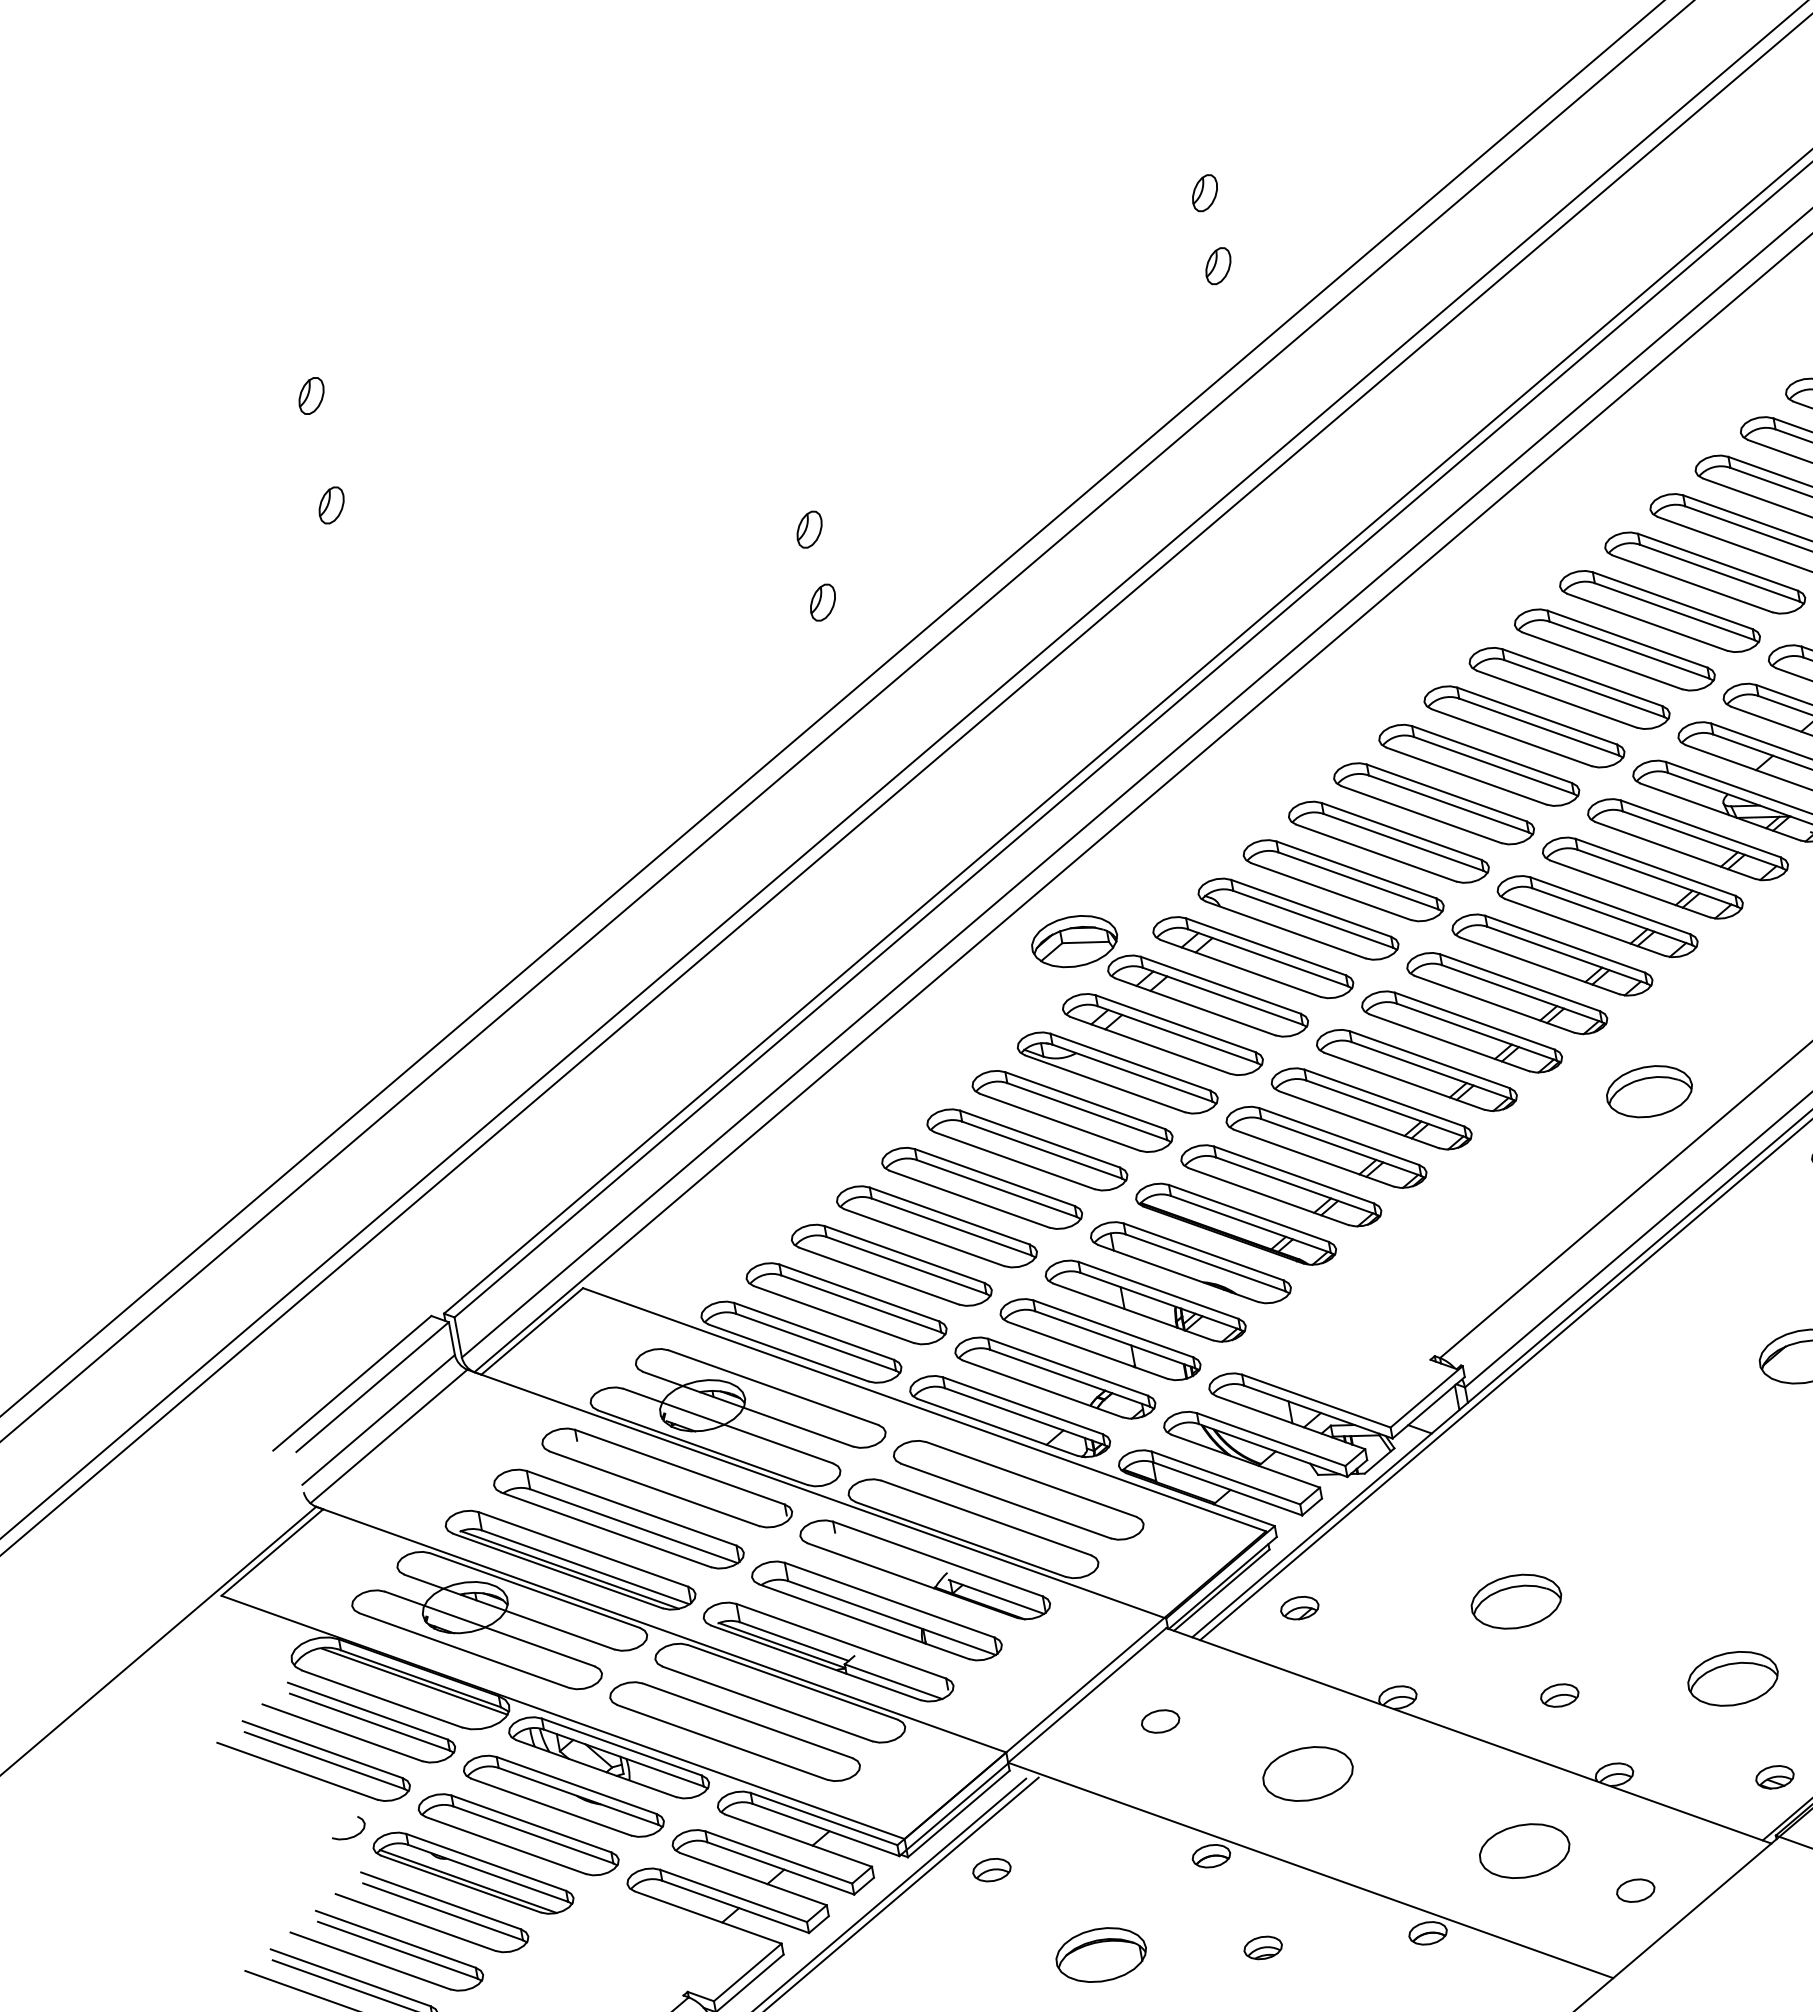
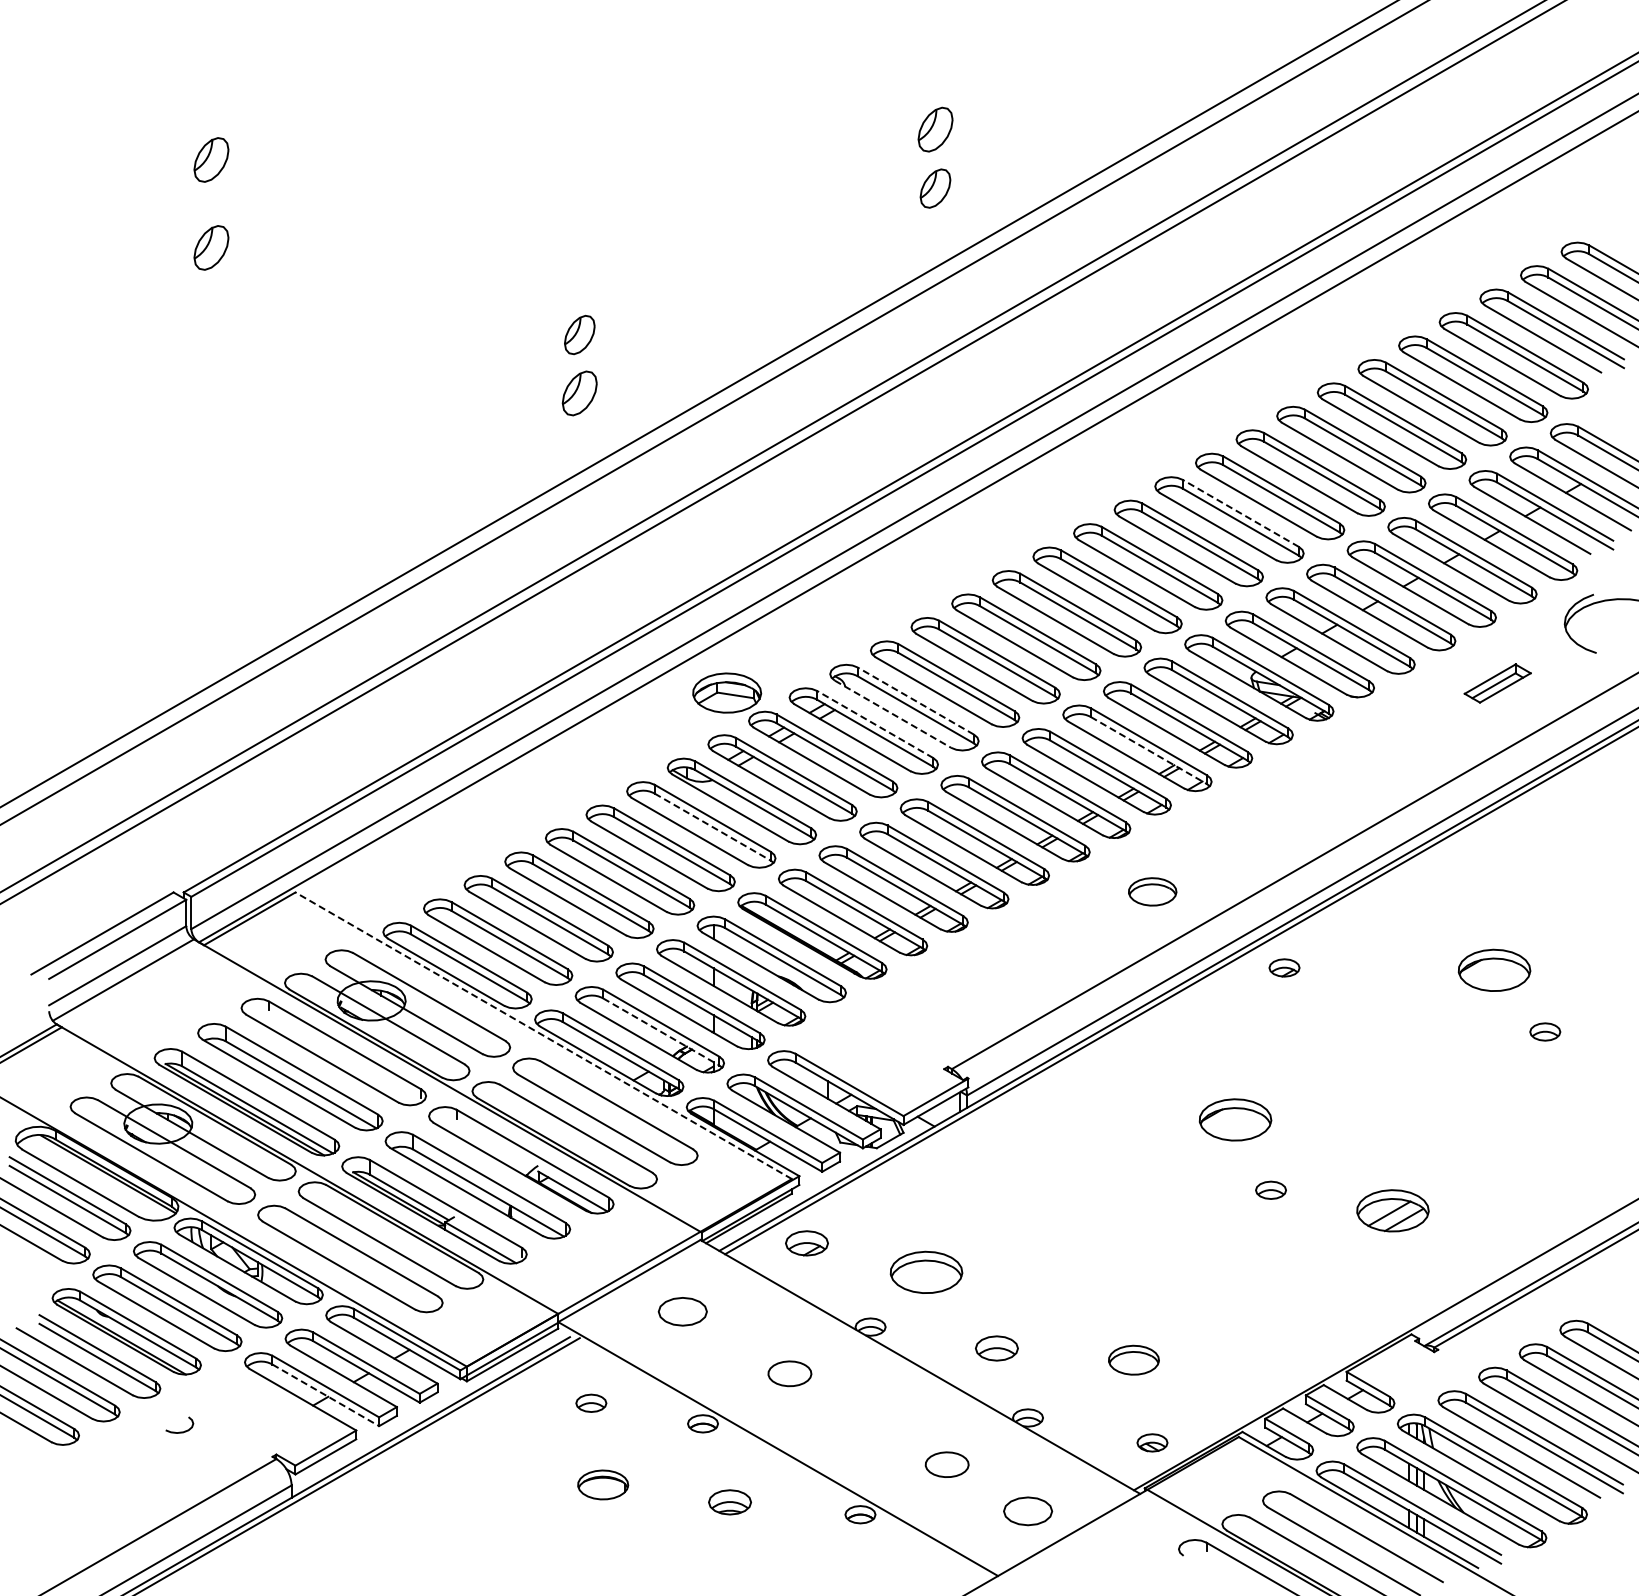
part: (1203, 193) -> (934, 129), size x1.6
part: (1217, 265) -> (934, 187), size x1.4
part: (311, 395) -> (211, 159), size x1.6
part: (331, 504) -> (211, 247), size x1.6
part: (809, 529) -> (579, 334), size x1.4
line: (1672, 600) -> (1240, 513), solid -> dashed
part: (822, 602) -> (579, 393), size x1.6
line: (1310, 907) -> (915, 700), solid -> dashed
line: (1613, 916) -> (1149, 750), solid -> dashed
line: (1286, 930) -> (893, 714), solid -> dashed
line: (1265, 946) -> (874, 724), solid -> dashed
part: (1649, 1091) -> (1152, 891), size x0.7
line: (1088, 1111) -> (713, 827), solid -> dashed
line: (1070, 1378) -> (661, 1032), solid -> dashed
line: (924, 1409) -> (543, 1035), solid -> dashed
part: (1516, 1600) -> (926, 1271), moved
part: (1300, 1607) -> (807, 1243), size x1.4
part: (1732, 1677) -> (1133, 1359), size x0.7
part: (1559, 1695) -> (996, 1348), size x1.4
part: (1160, 1721) -> (682, 1311), size x1.6
part: (1307, 1773) -> (789, 1373), size x0.6
curve: (349, 1836) -> (179, 1431), moved
part: (1523, 1851) -> (946, 1464), size x0.6
part: (991, 1869) -> (591, 1402), moved
part: (1634, 1889) -> (1027, 1510), size x1.6
line: (735, 1907) -> (325, 1395), solid -> dashed
part: (1263, 1947) -> (730, 1502), size x1.4
part: (1100, 1954) -> (602, 1484), size x0.7

